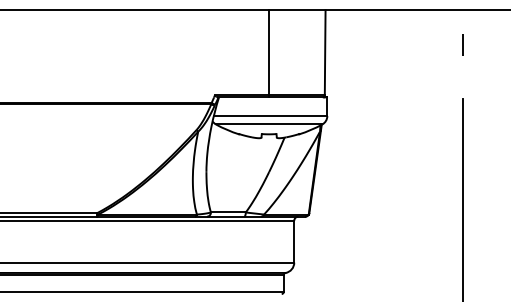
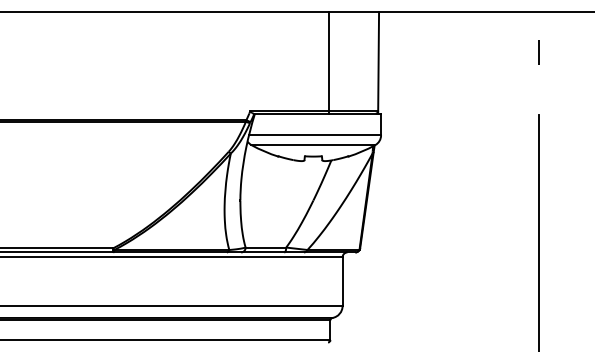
line: (269, 53) -> (329, 62), moved

